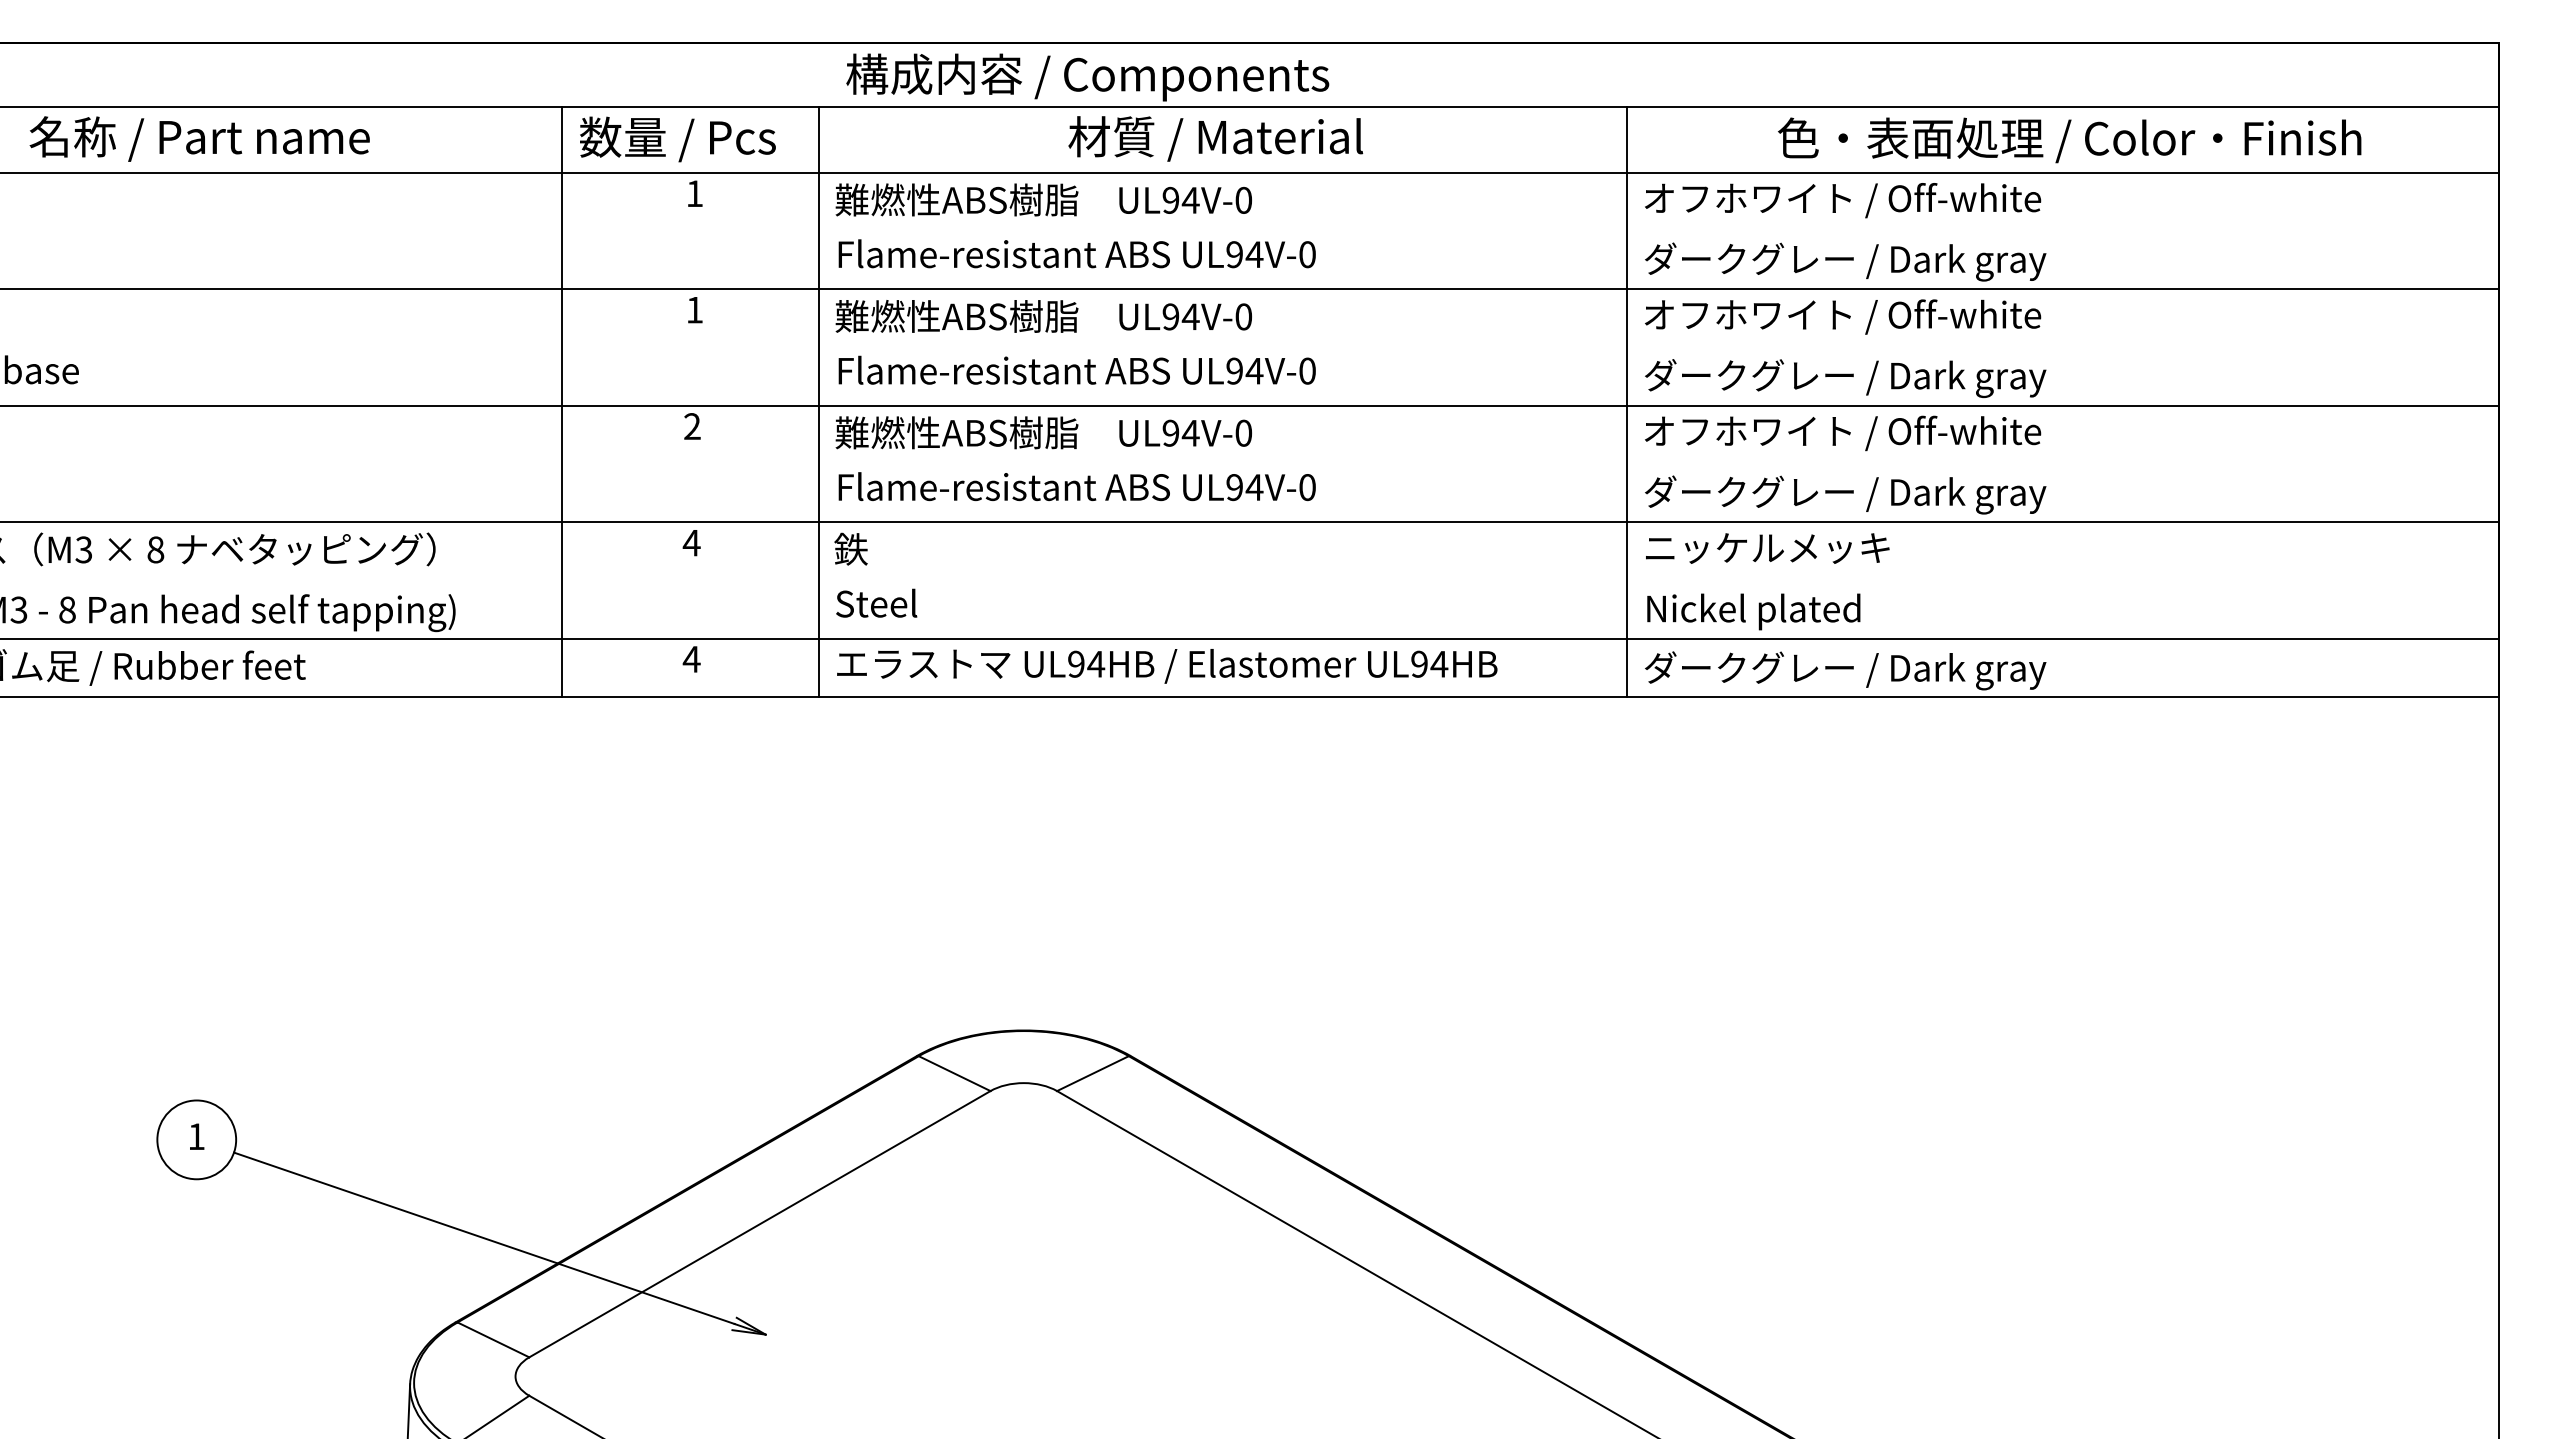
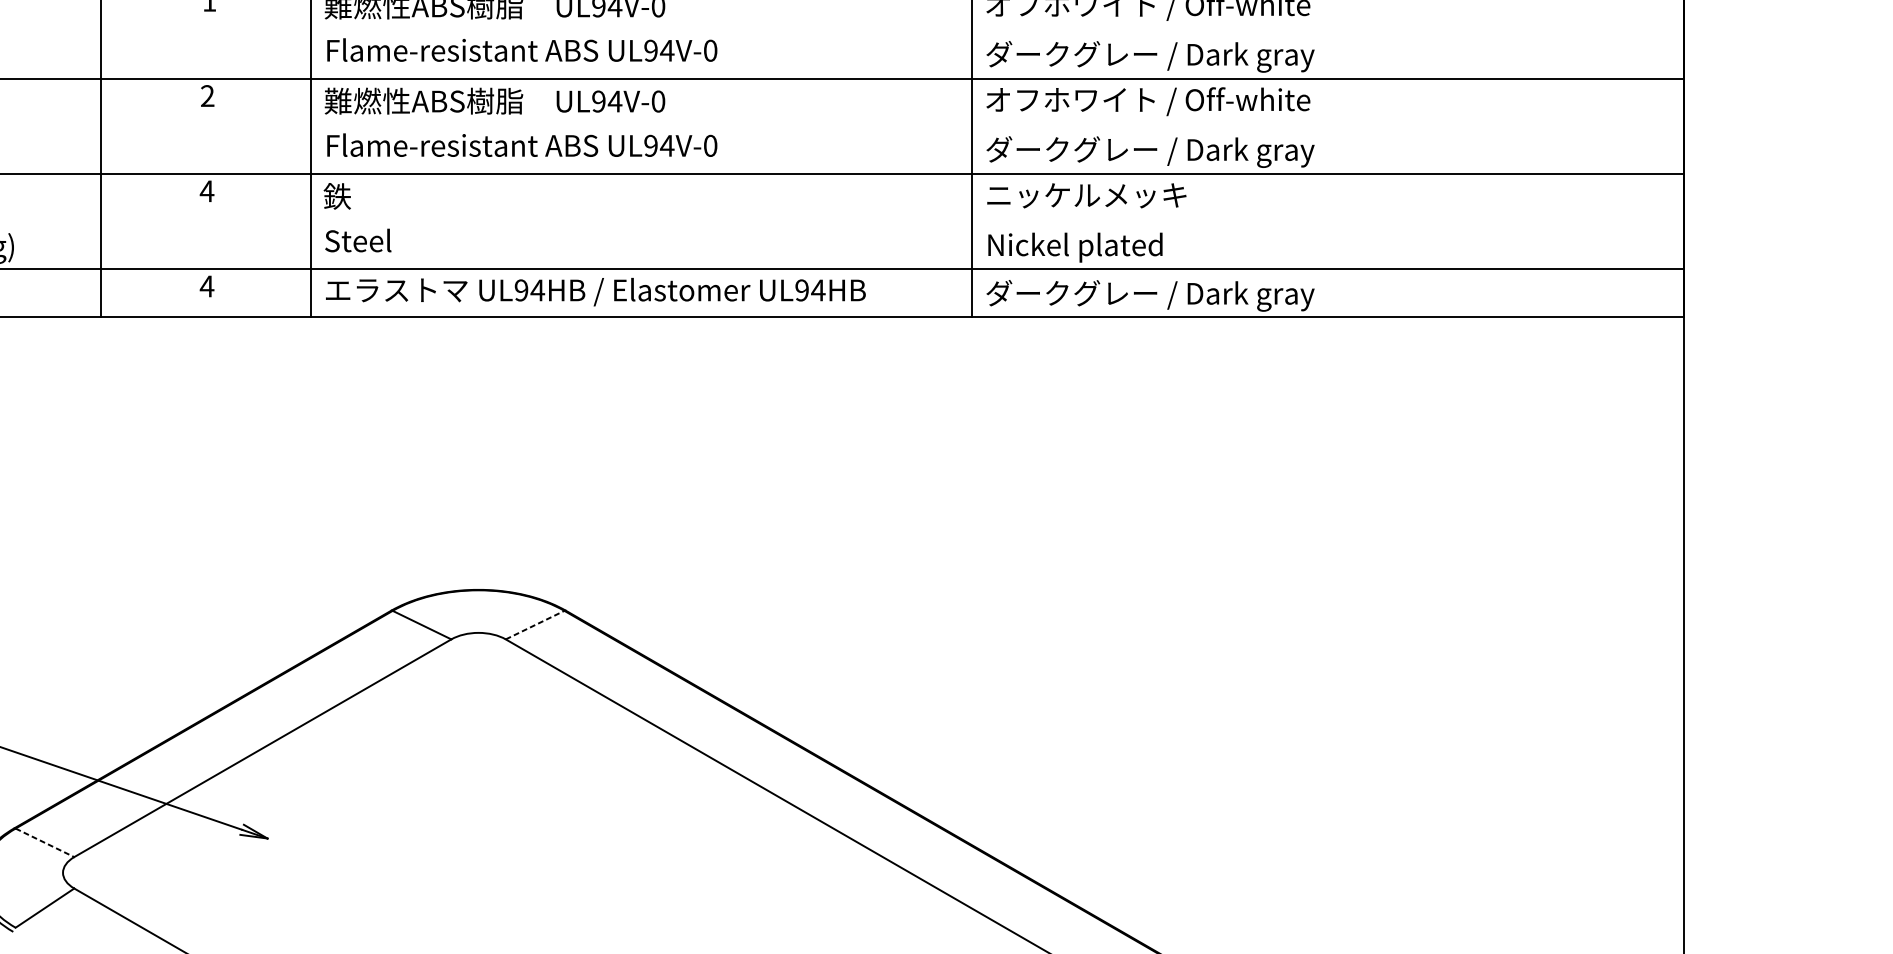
line: (1092, 1073) -> (534, 625), solid -> dashed
line: (493, 1339) -> (45, 842), solid -> dashed

